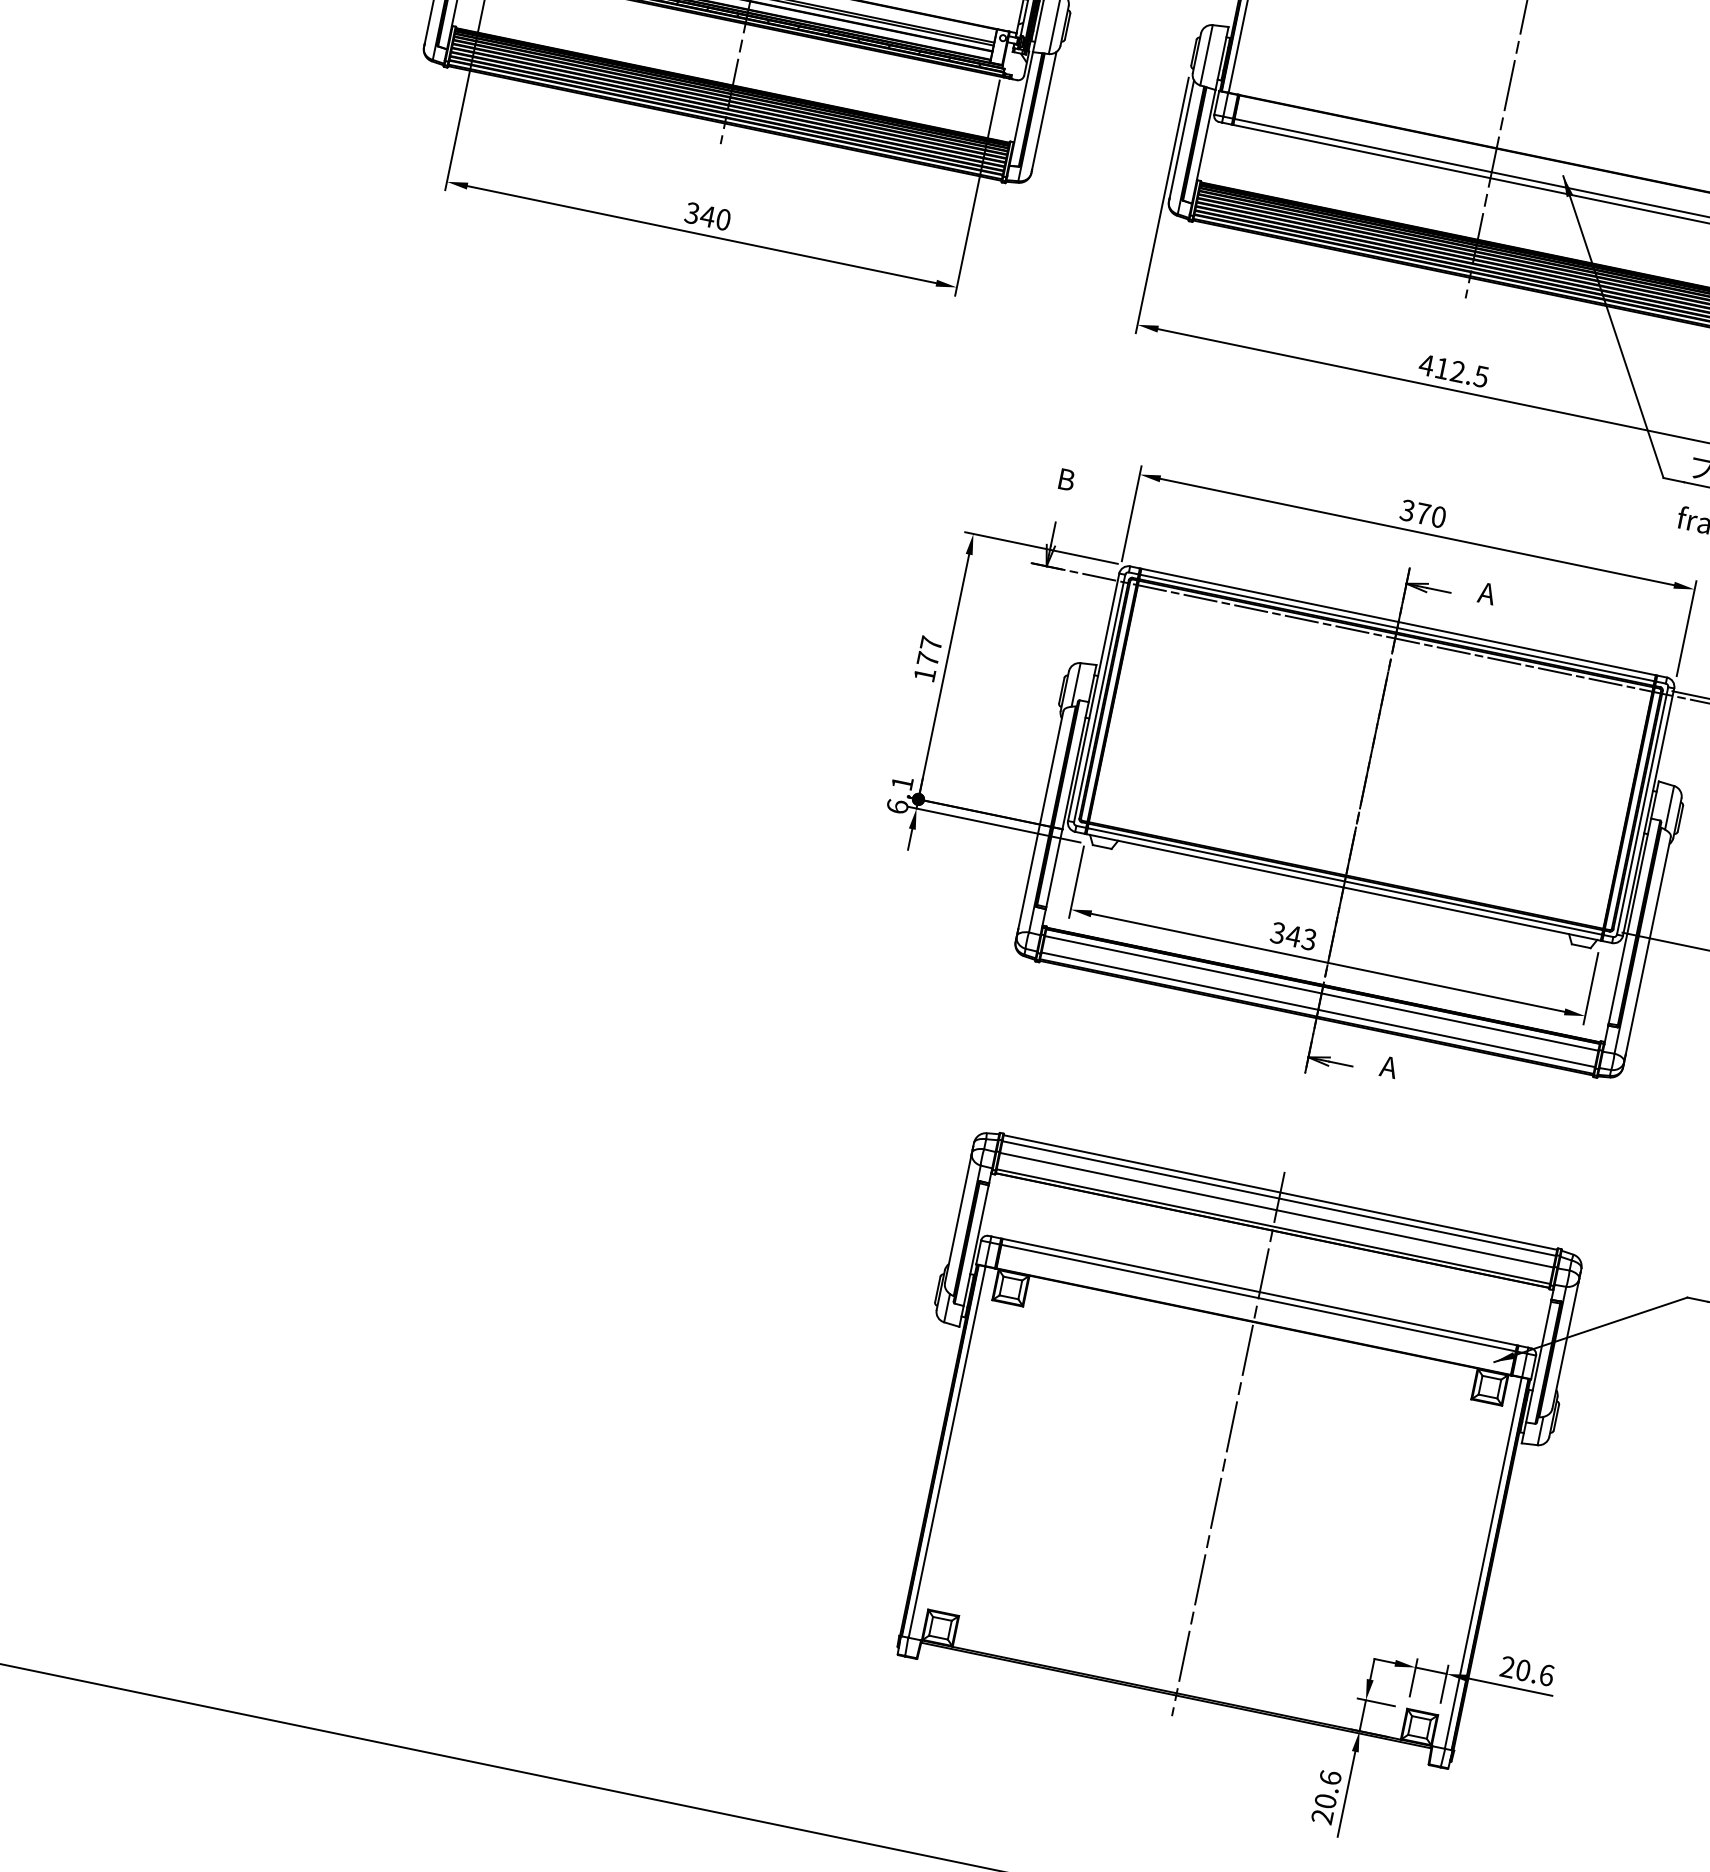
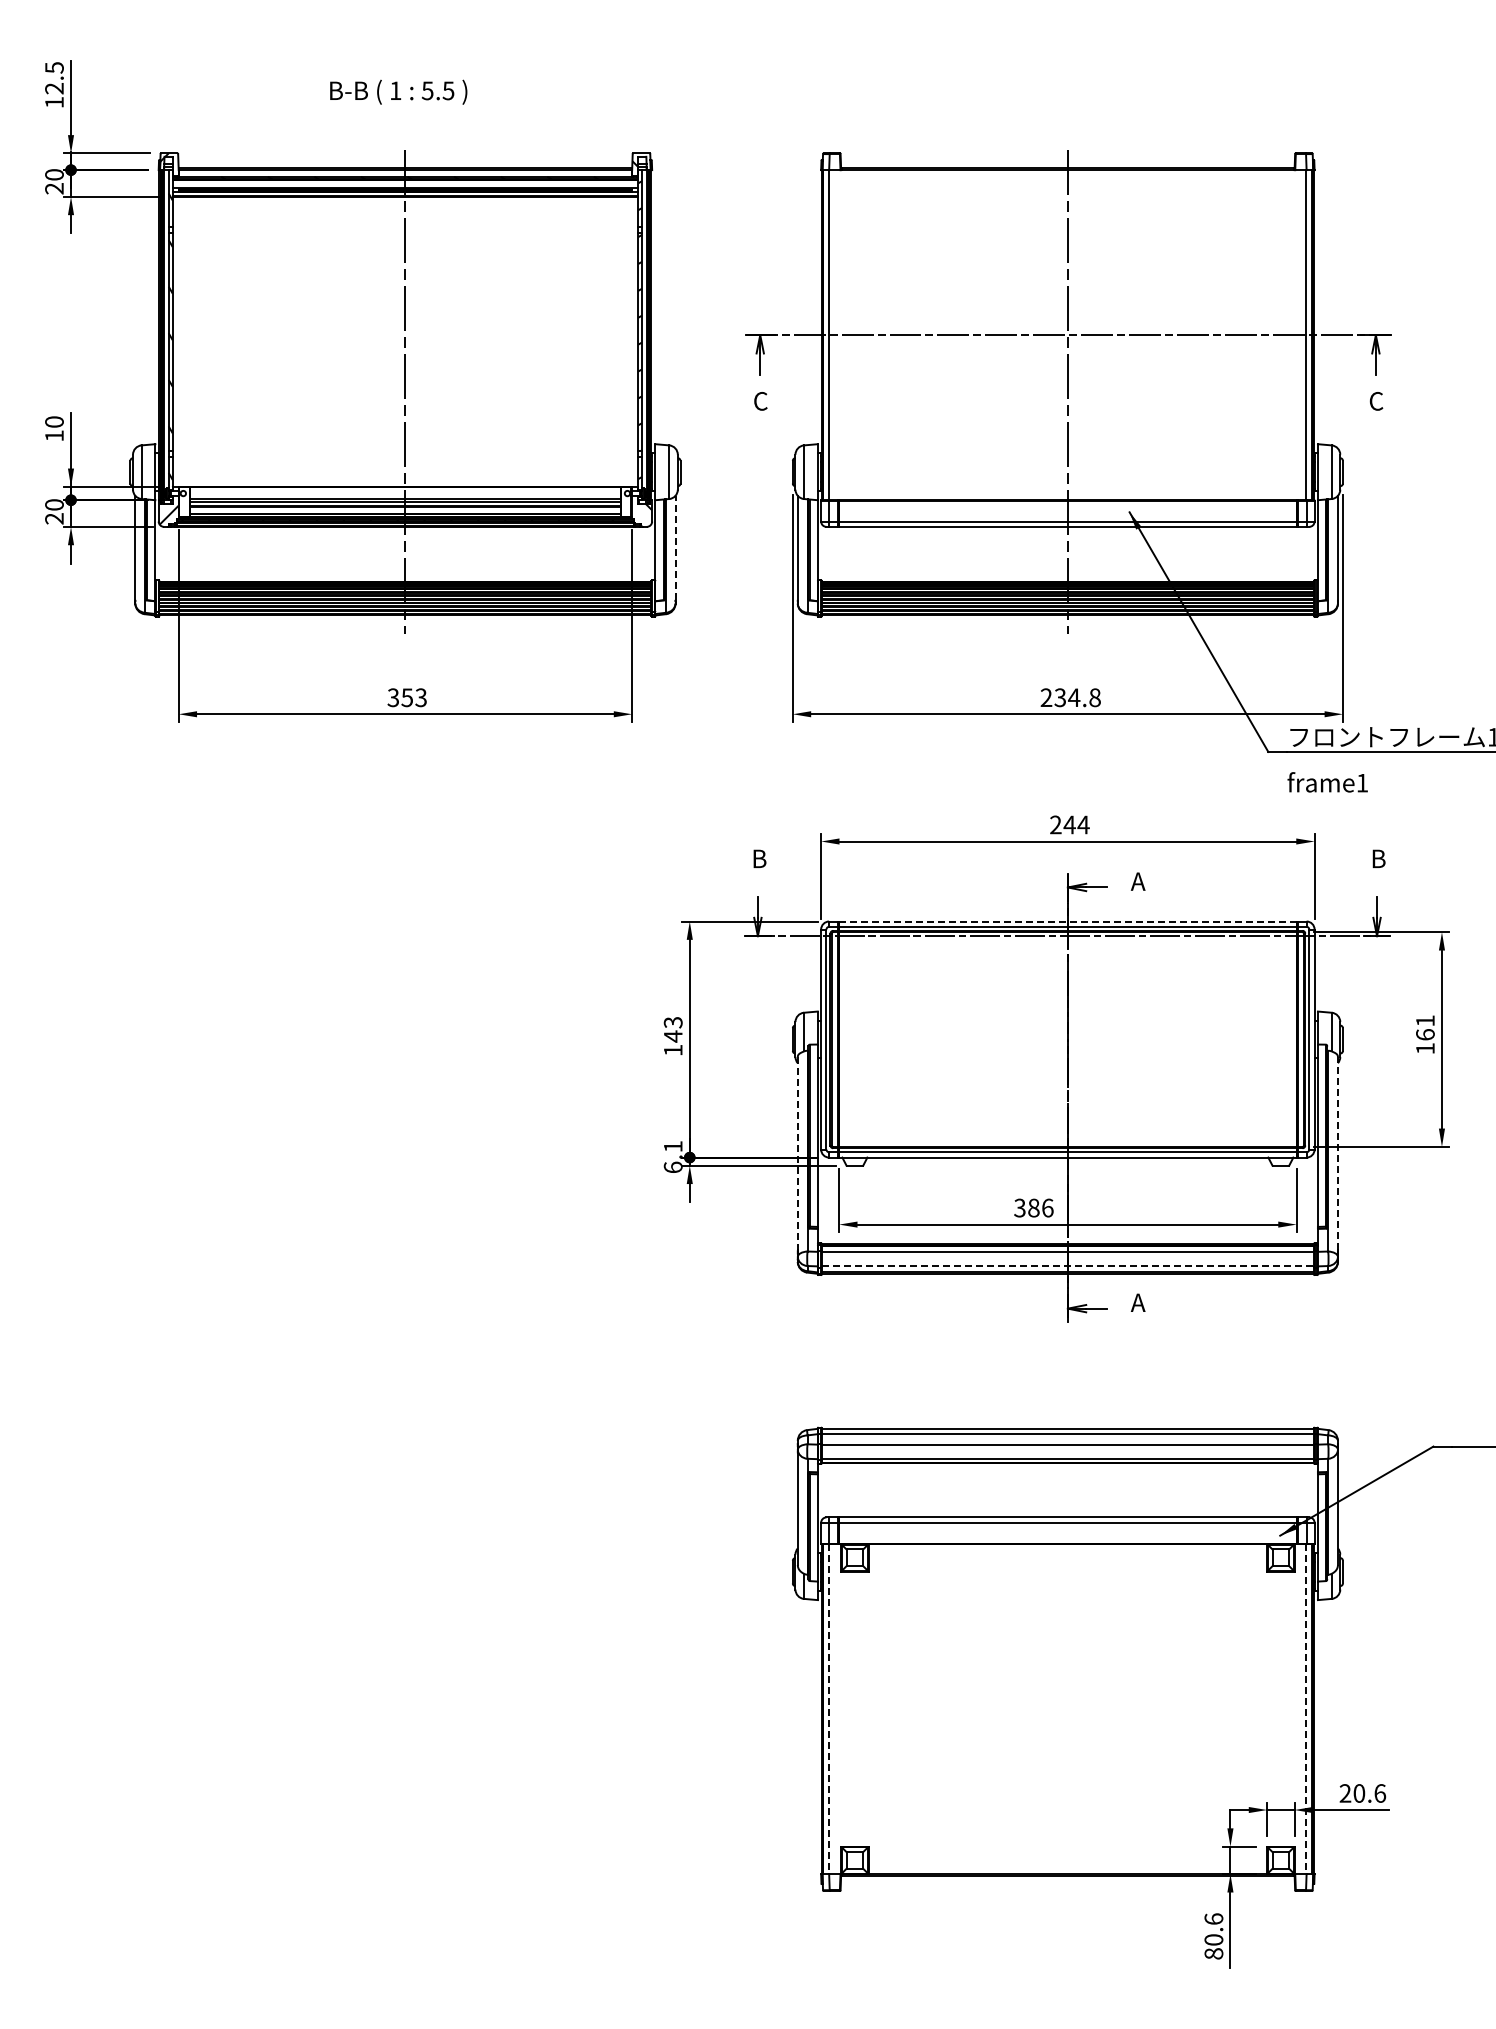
line: (1044, 110) -> (675, 547), solid -> dashed
text: (714, 217) -> (413, 697), 340 -> 353
text: (1453, 370) -> (1070, 697), 412.5 -> 234.8
text: (1423, 513) -> (1069, 824), 370 -> 244
line: (1398, 621) -> (1067, 921), solid -> dashed
text: (928, 651) -> (672, 1029), 177 -> 143
line: (1040, 819) -> (797, 1153), solid -> dashed
text: (1301, 937) -> (1040, 1207), 343 -> 386
line: (1647, 945) -> (1337, 1153), solid -> dashed
line: (1318, 1010) -> (1068, 1266), solid -> dashed
line: (1227, 1443) -> (1067, 1652), removed
line: (947, 1452) -> (829, 1709), solid -> dashed
line: (1483, 1563) -> (1306, 1709), solid -> dashed
text: (1322, 1816) -> (1213, 1953), 20.6 -> 80.6

